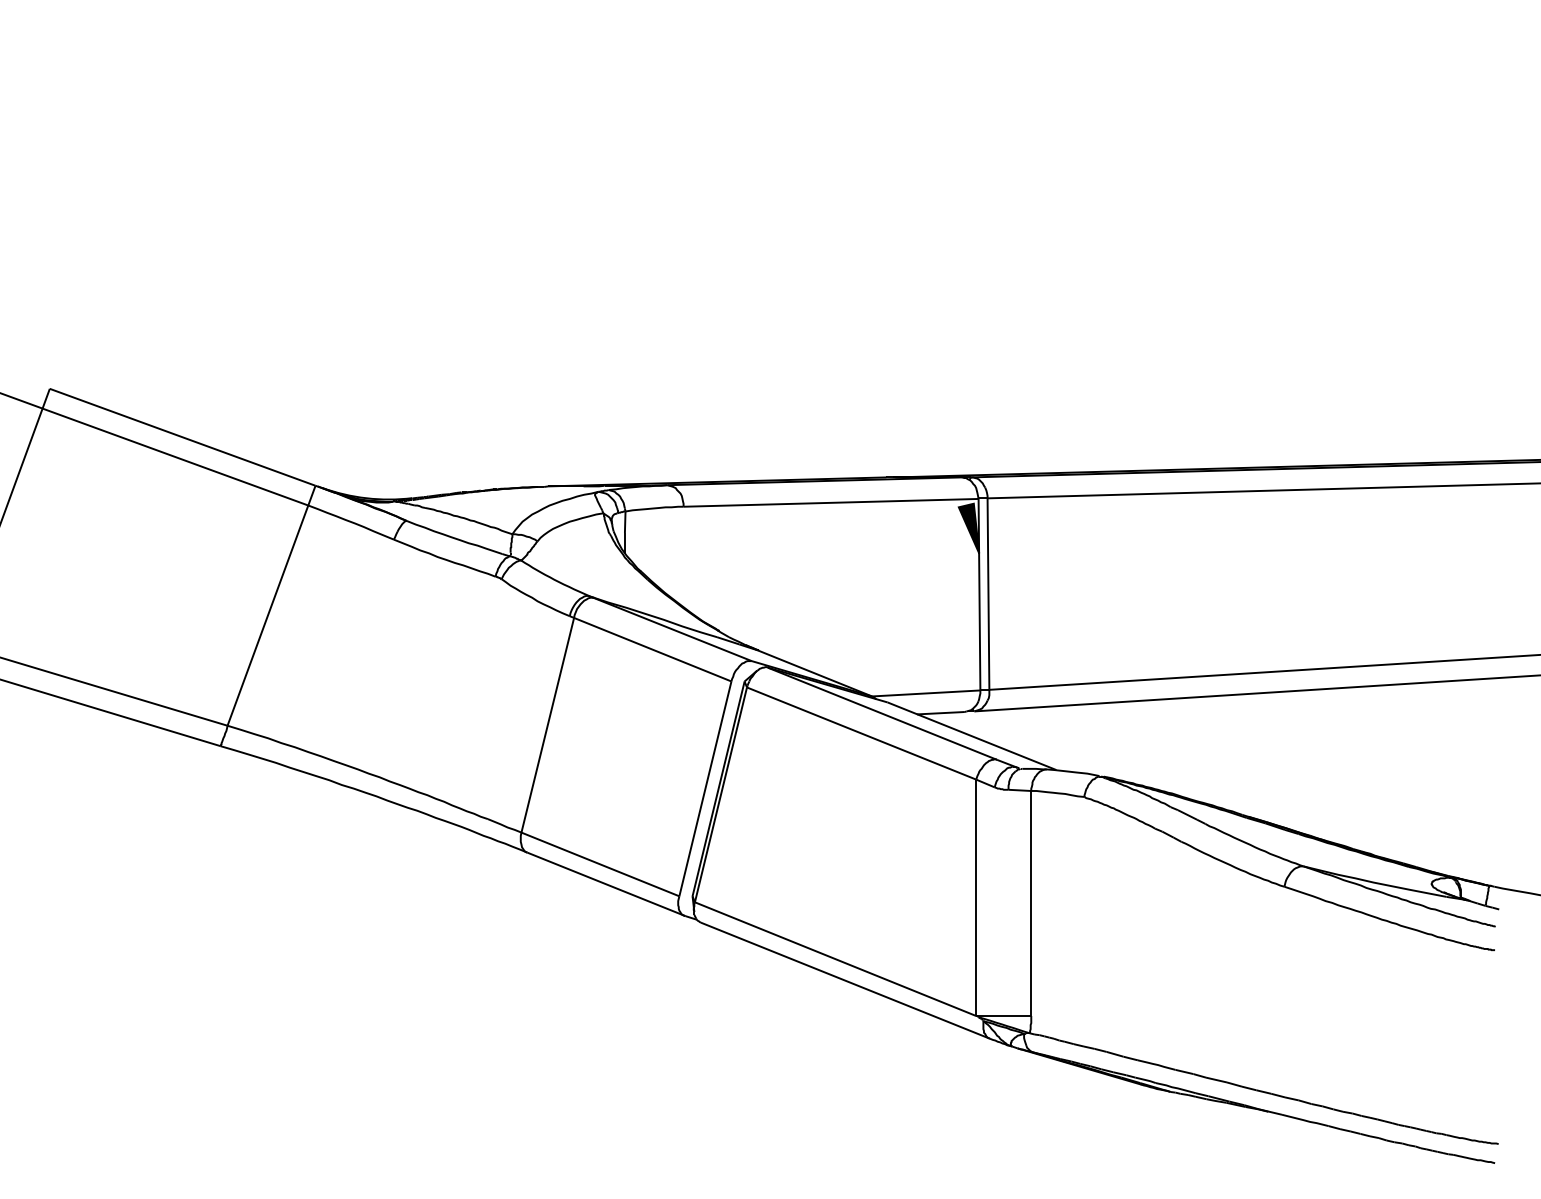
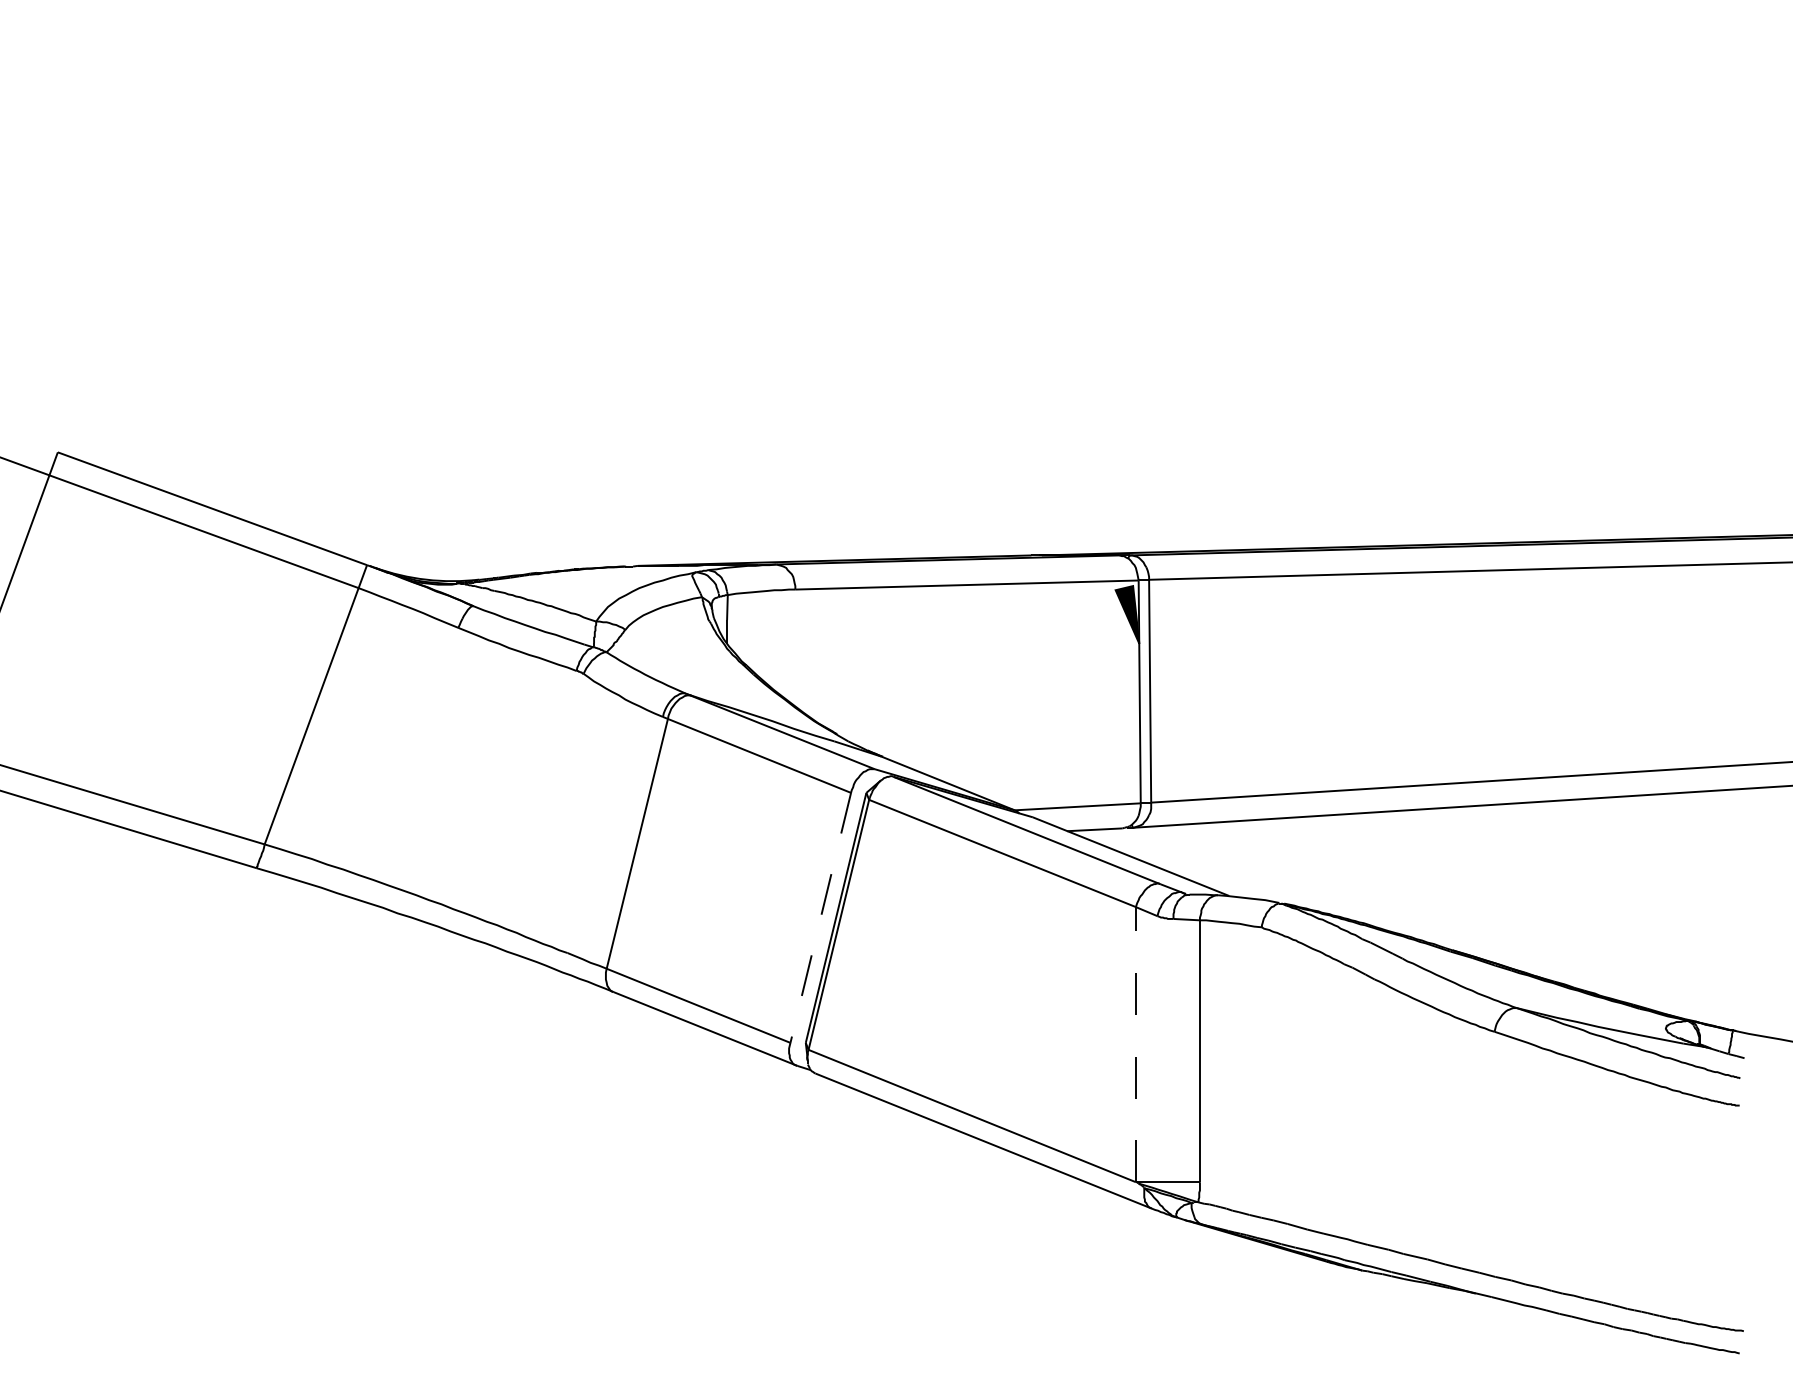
line: (705, 788) -> (820, 917), solid -> dashed
line: (976, 897) -> (1136, 1044), solid -> dashed

